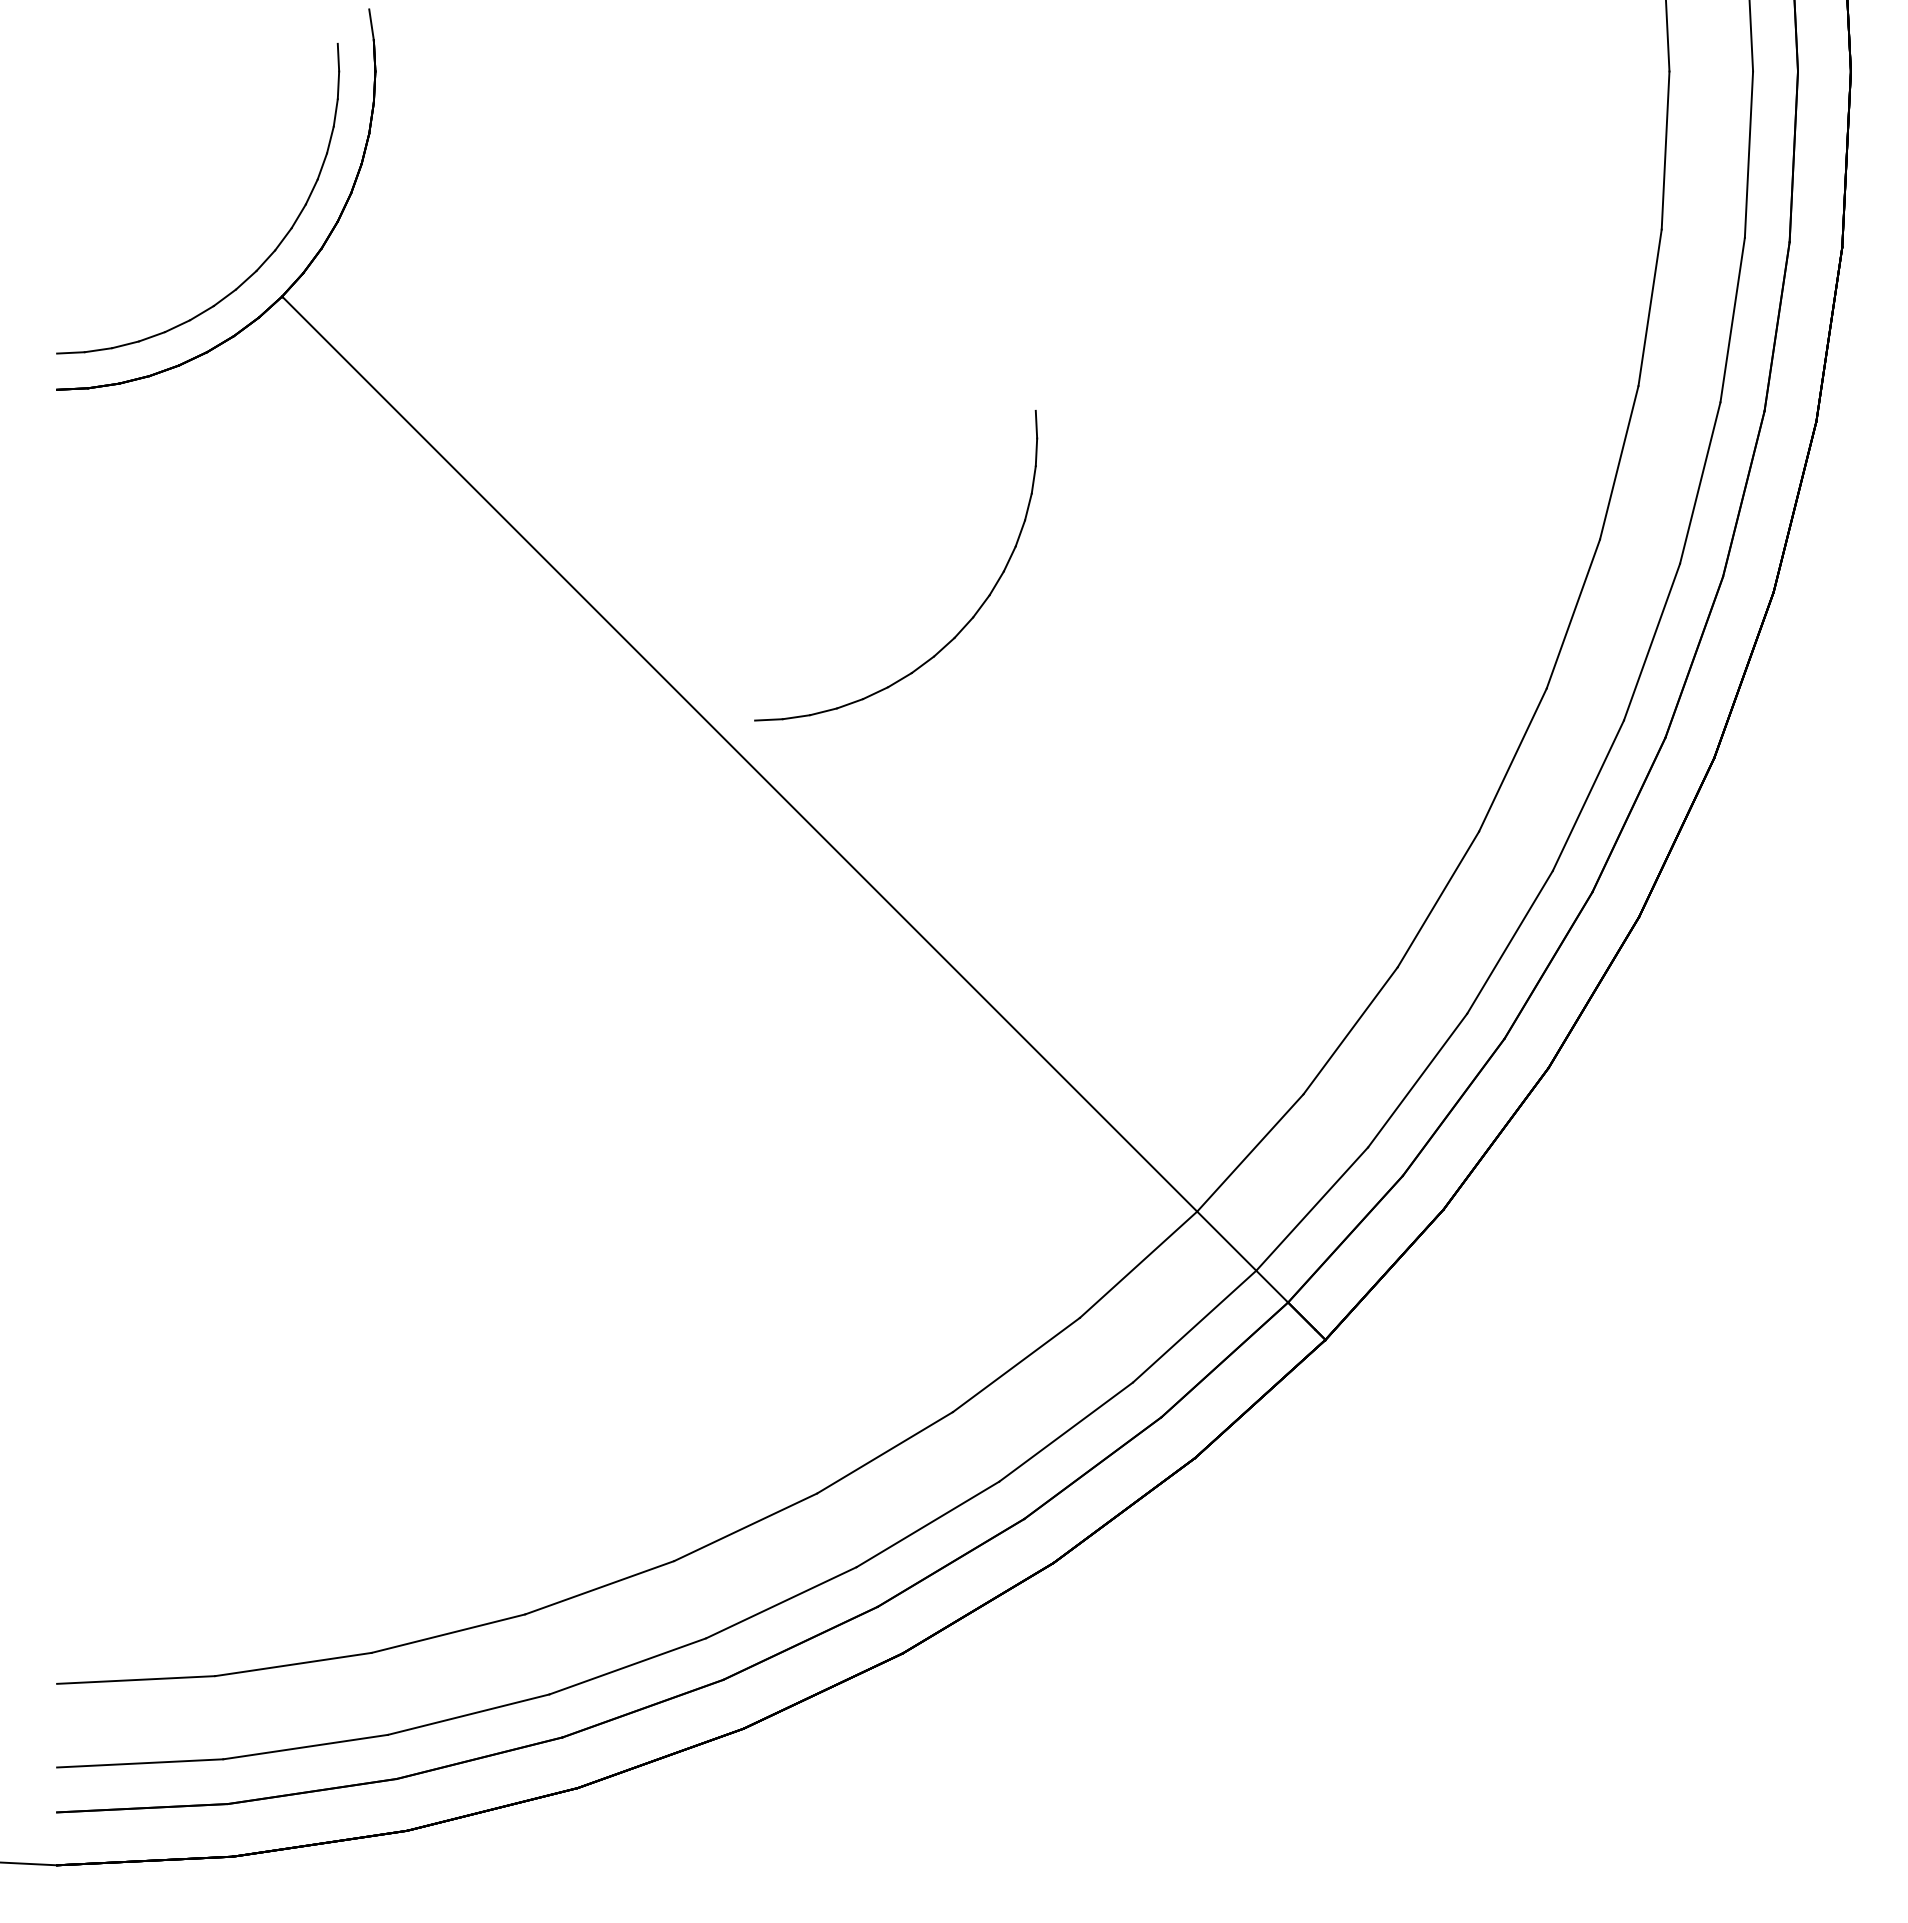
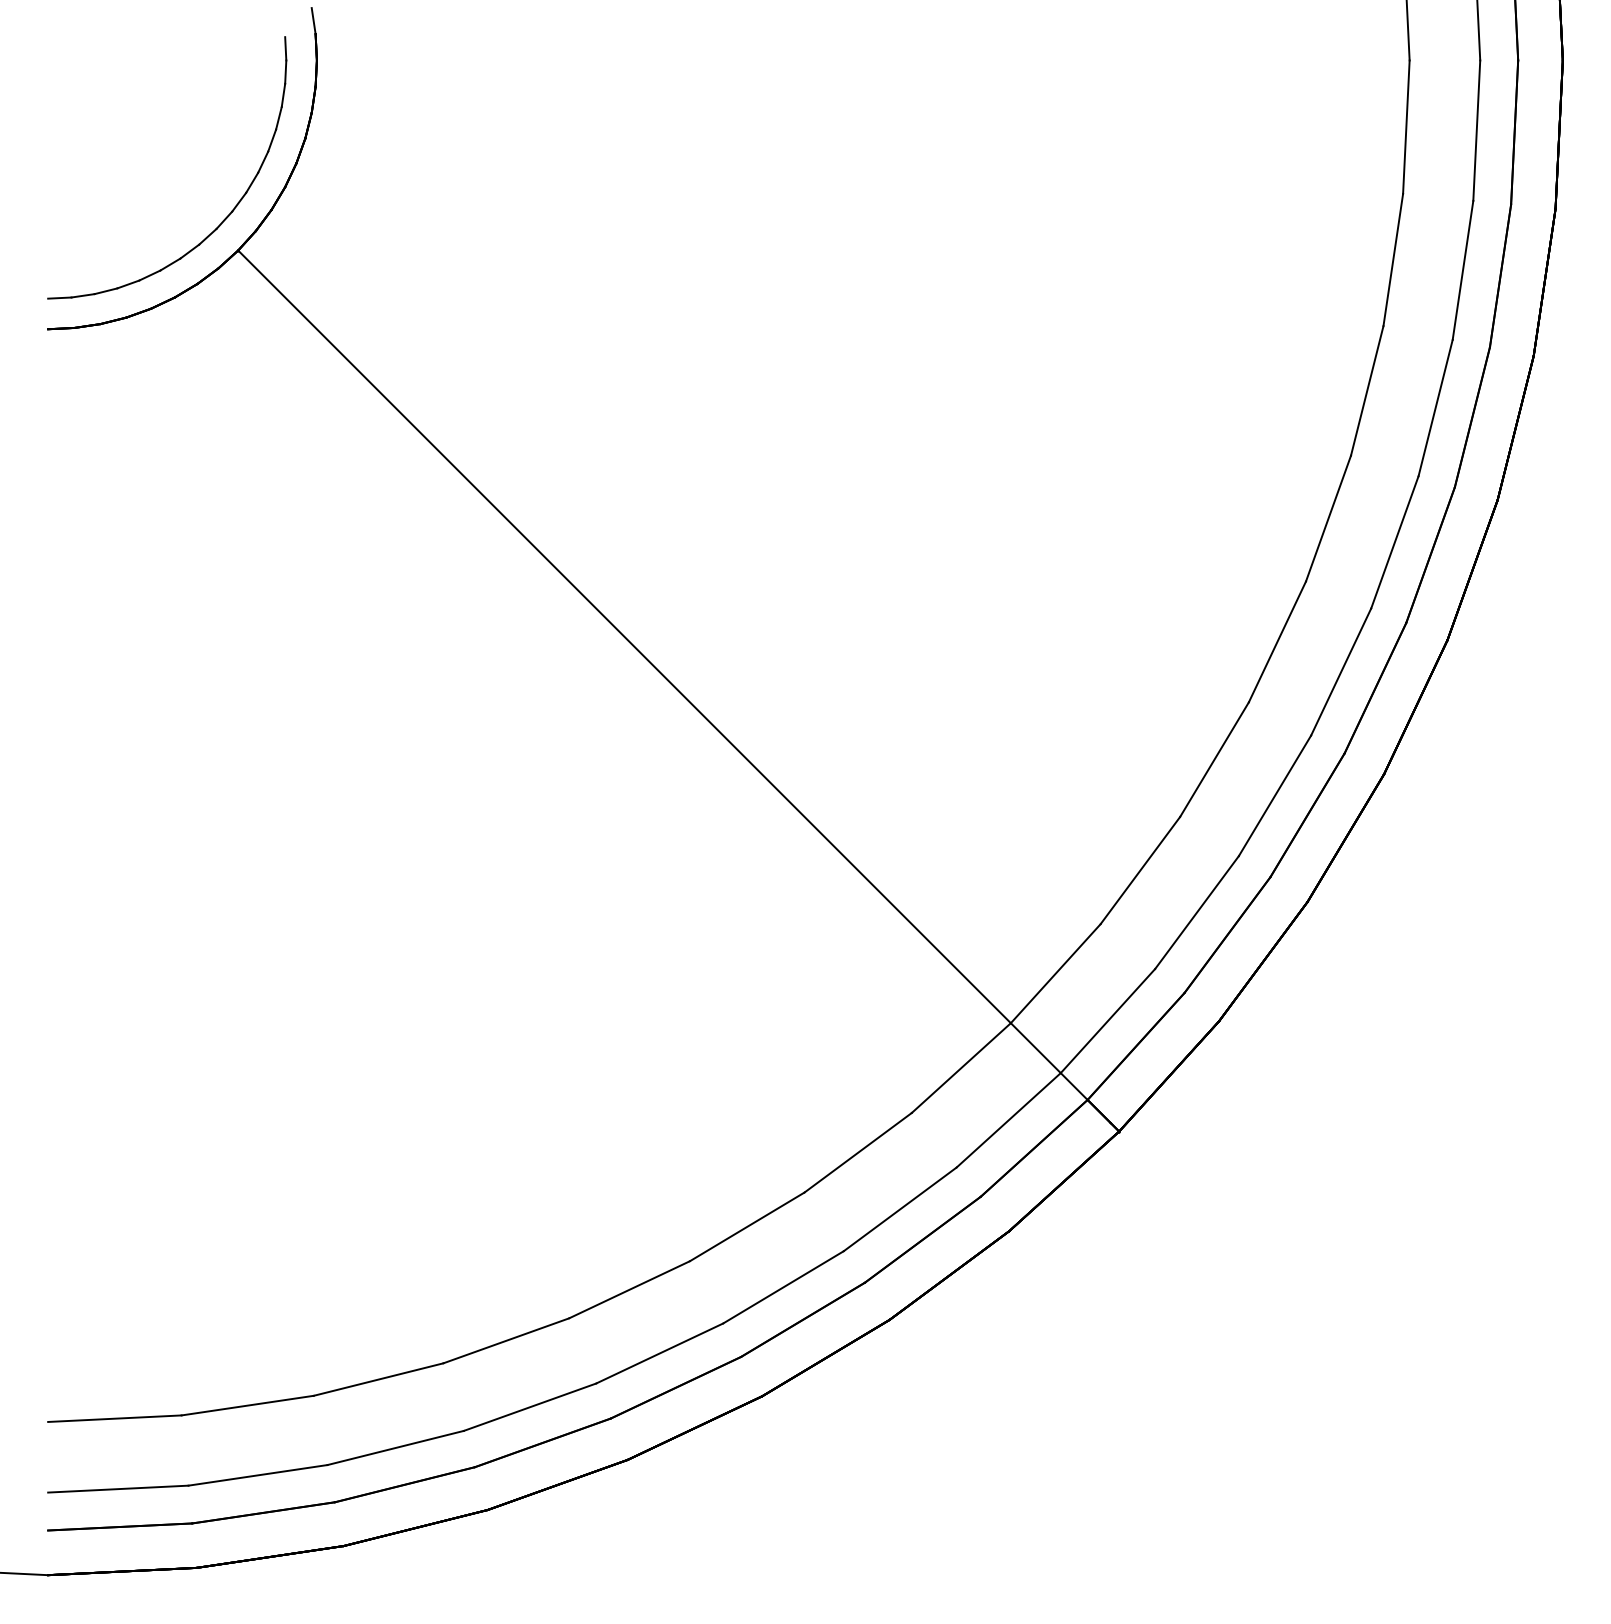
part: (960, 629) -> (810, 531), removed

